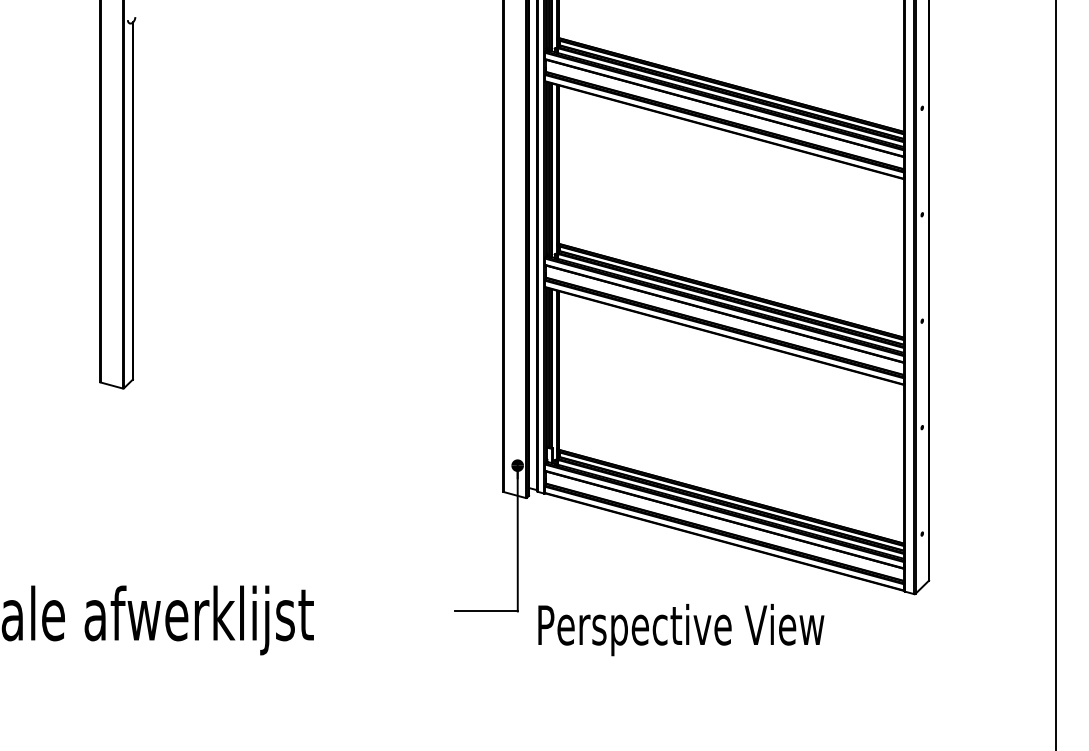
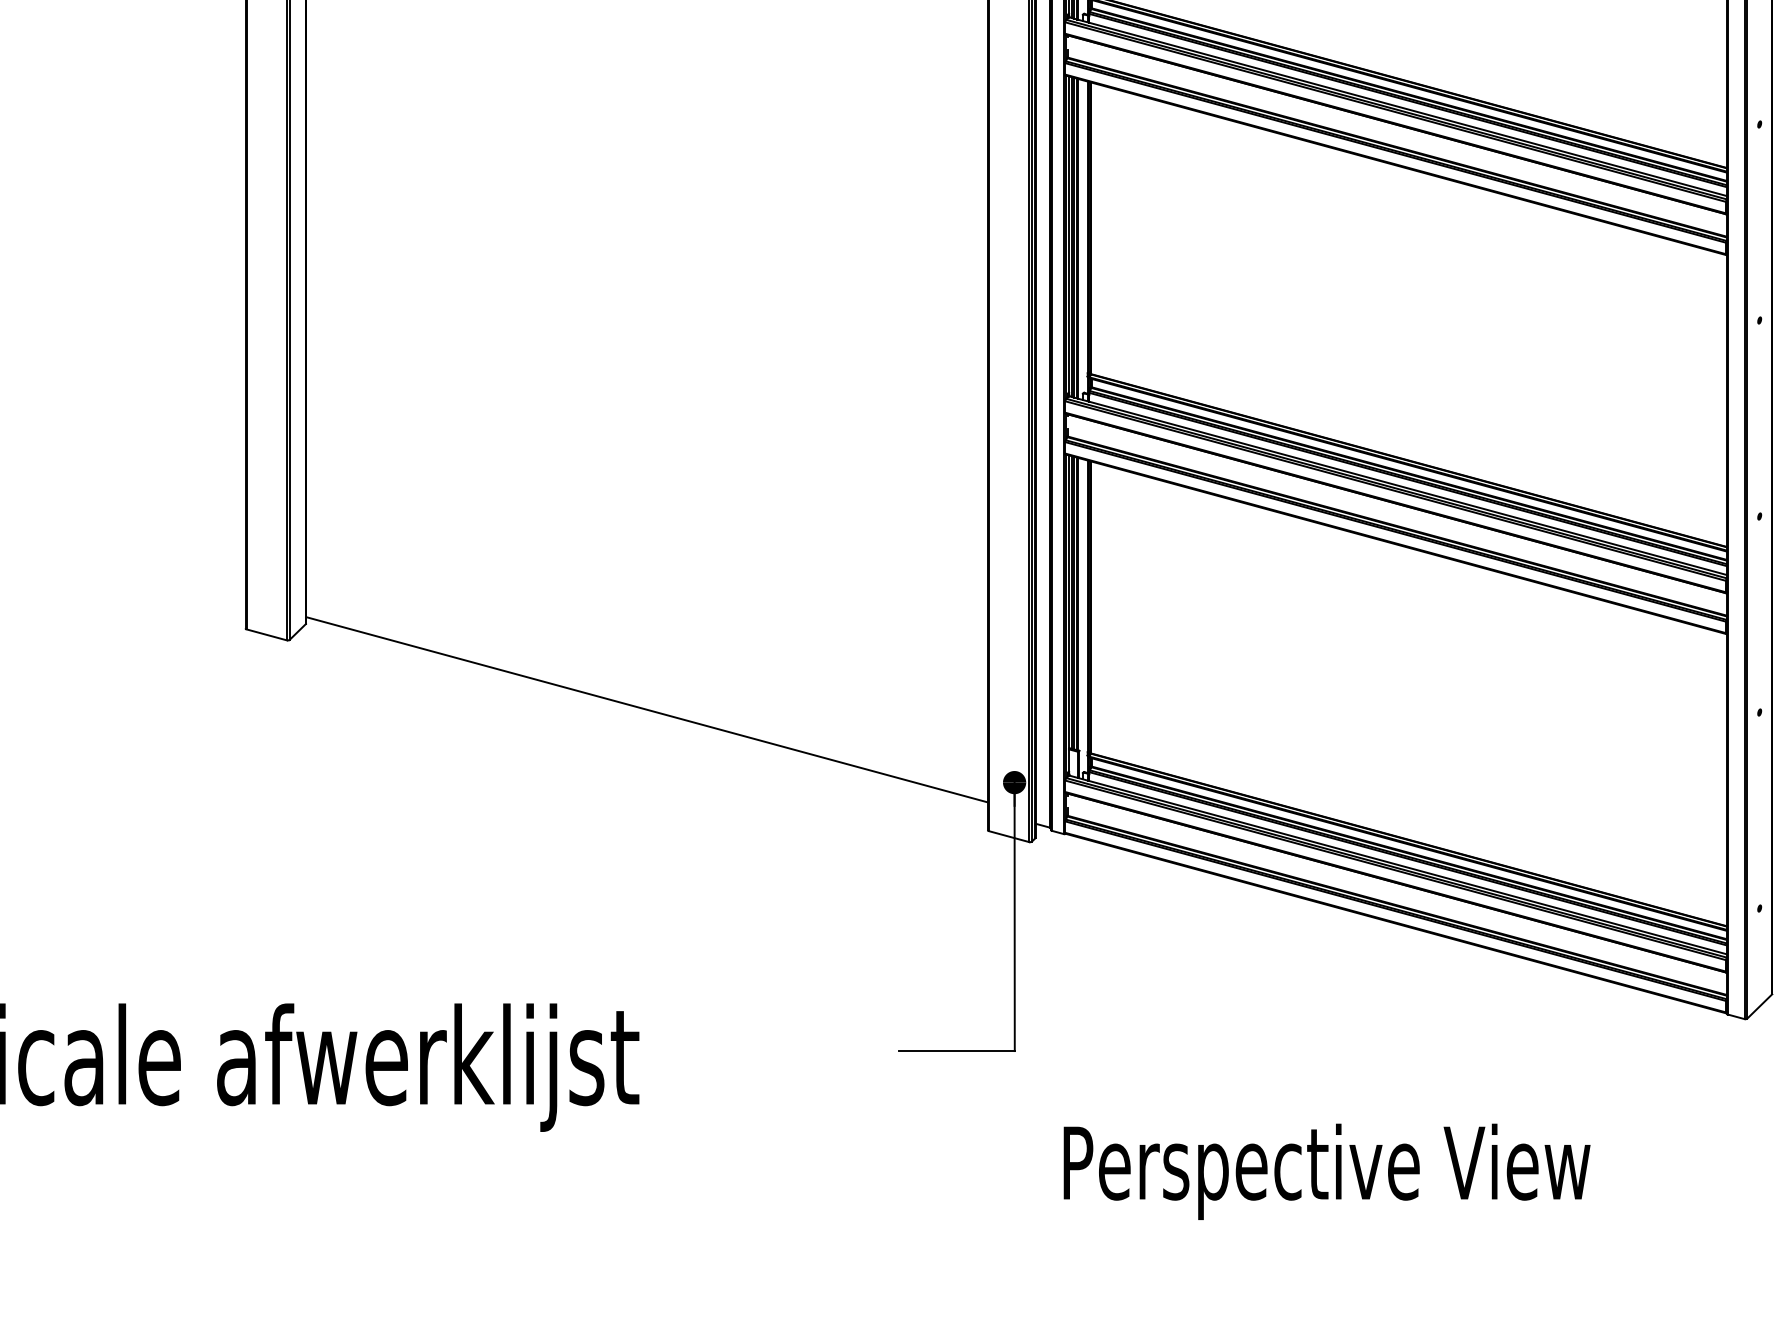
line: (317, 425) -> (645, 708), added
text: (681, 630) -> (1327, 1172), moved

